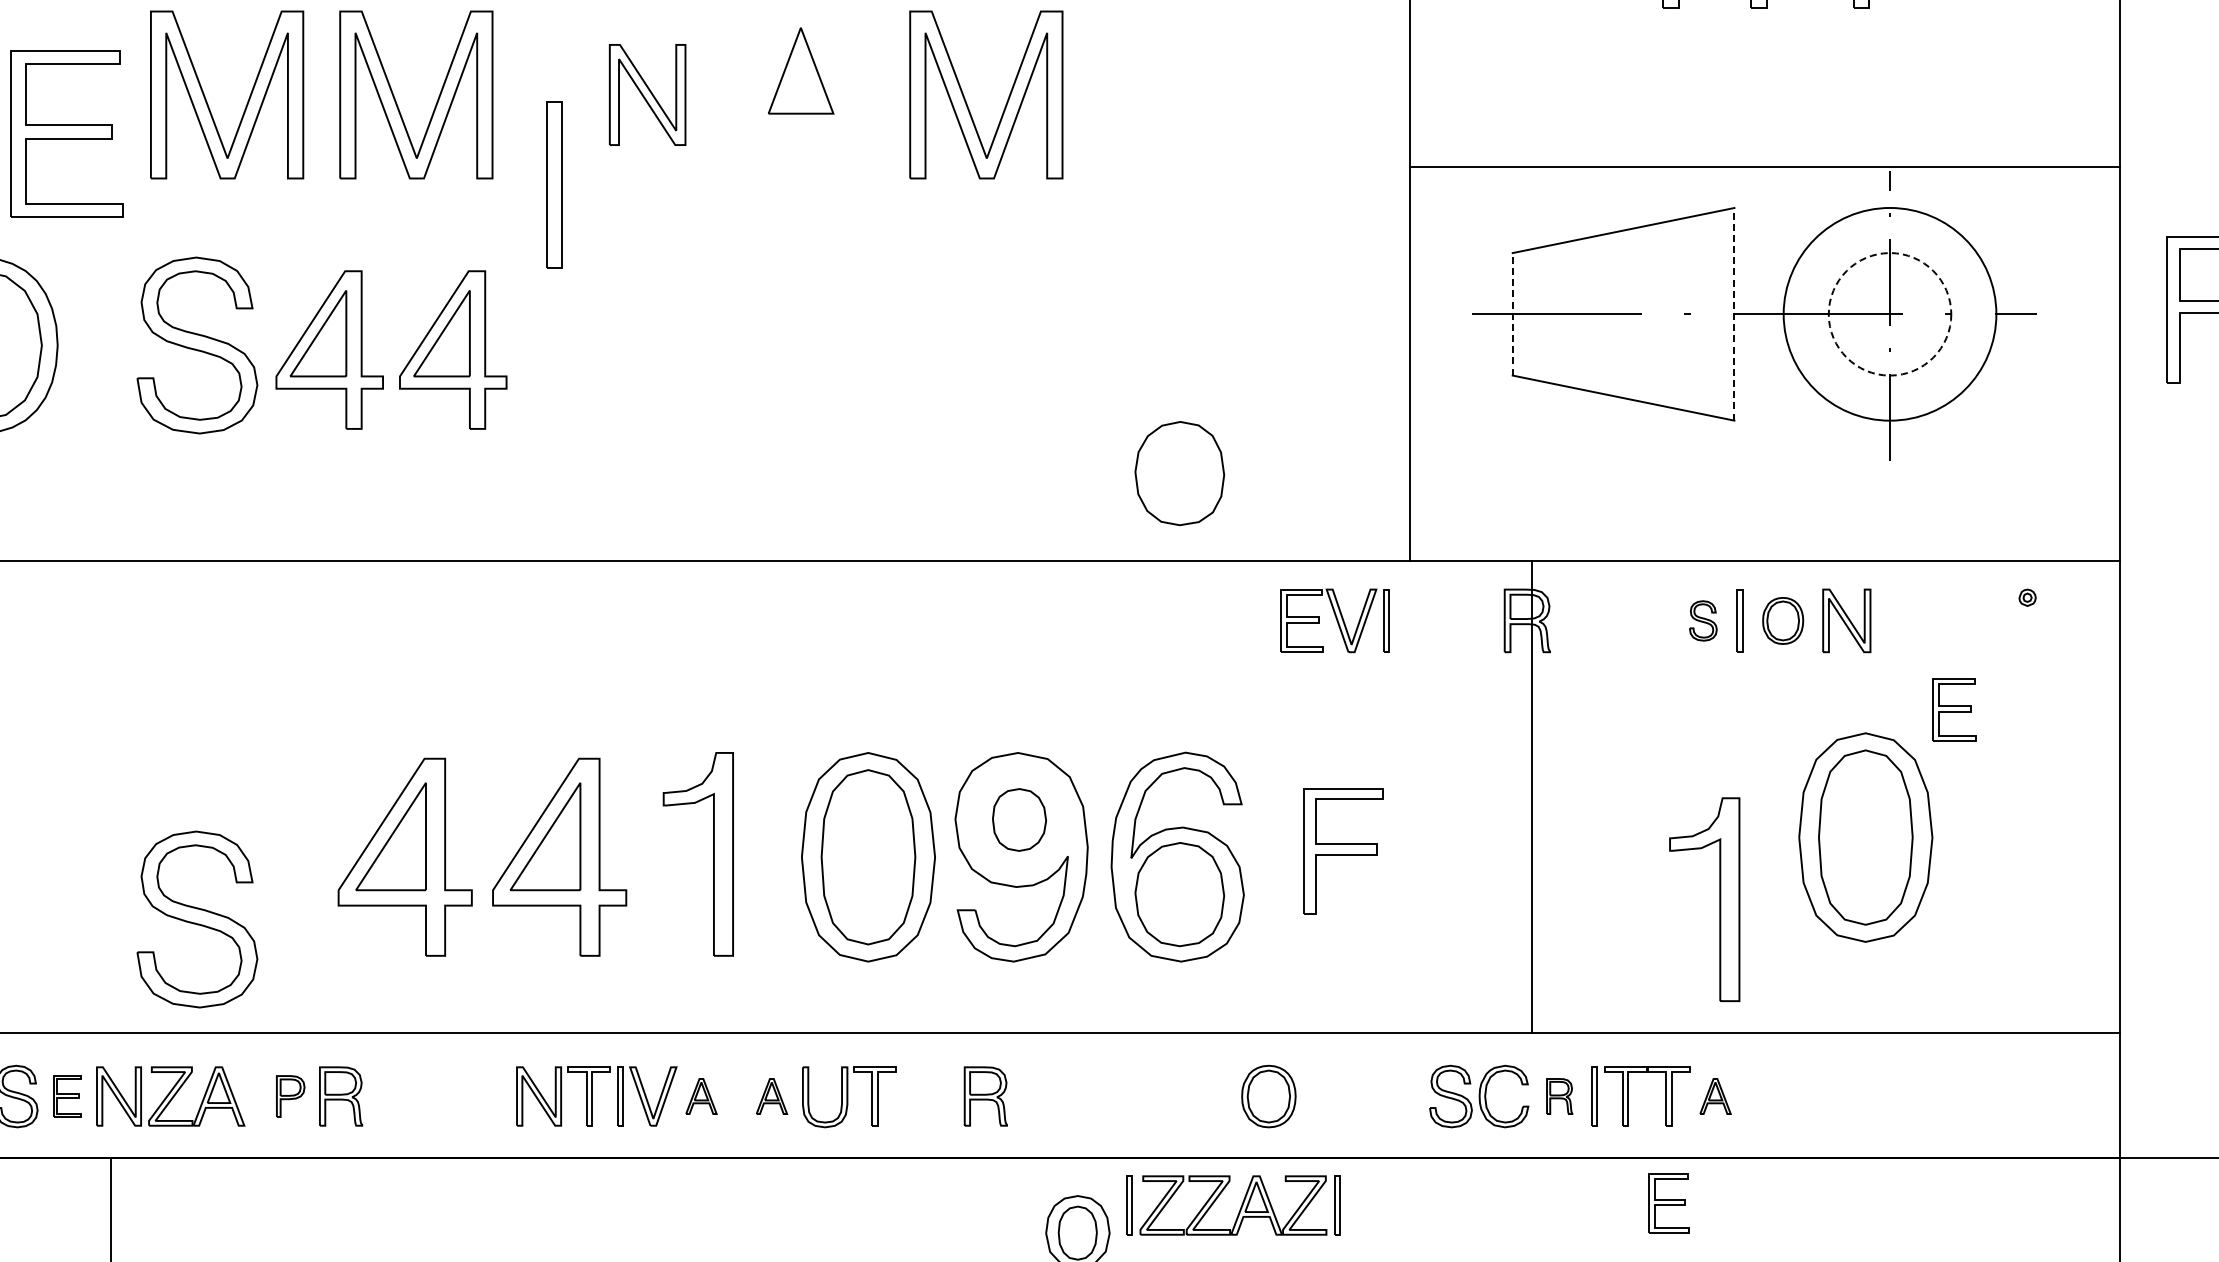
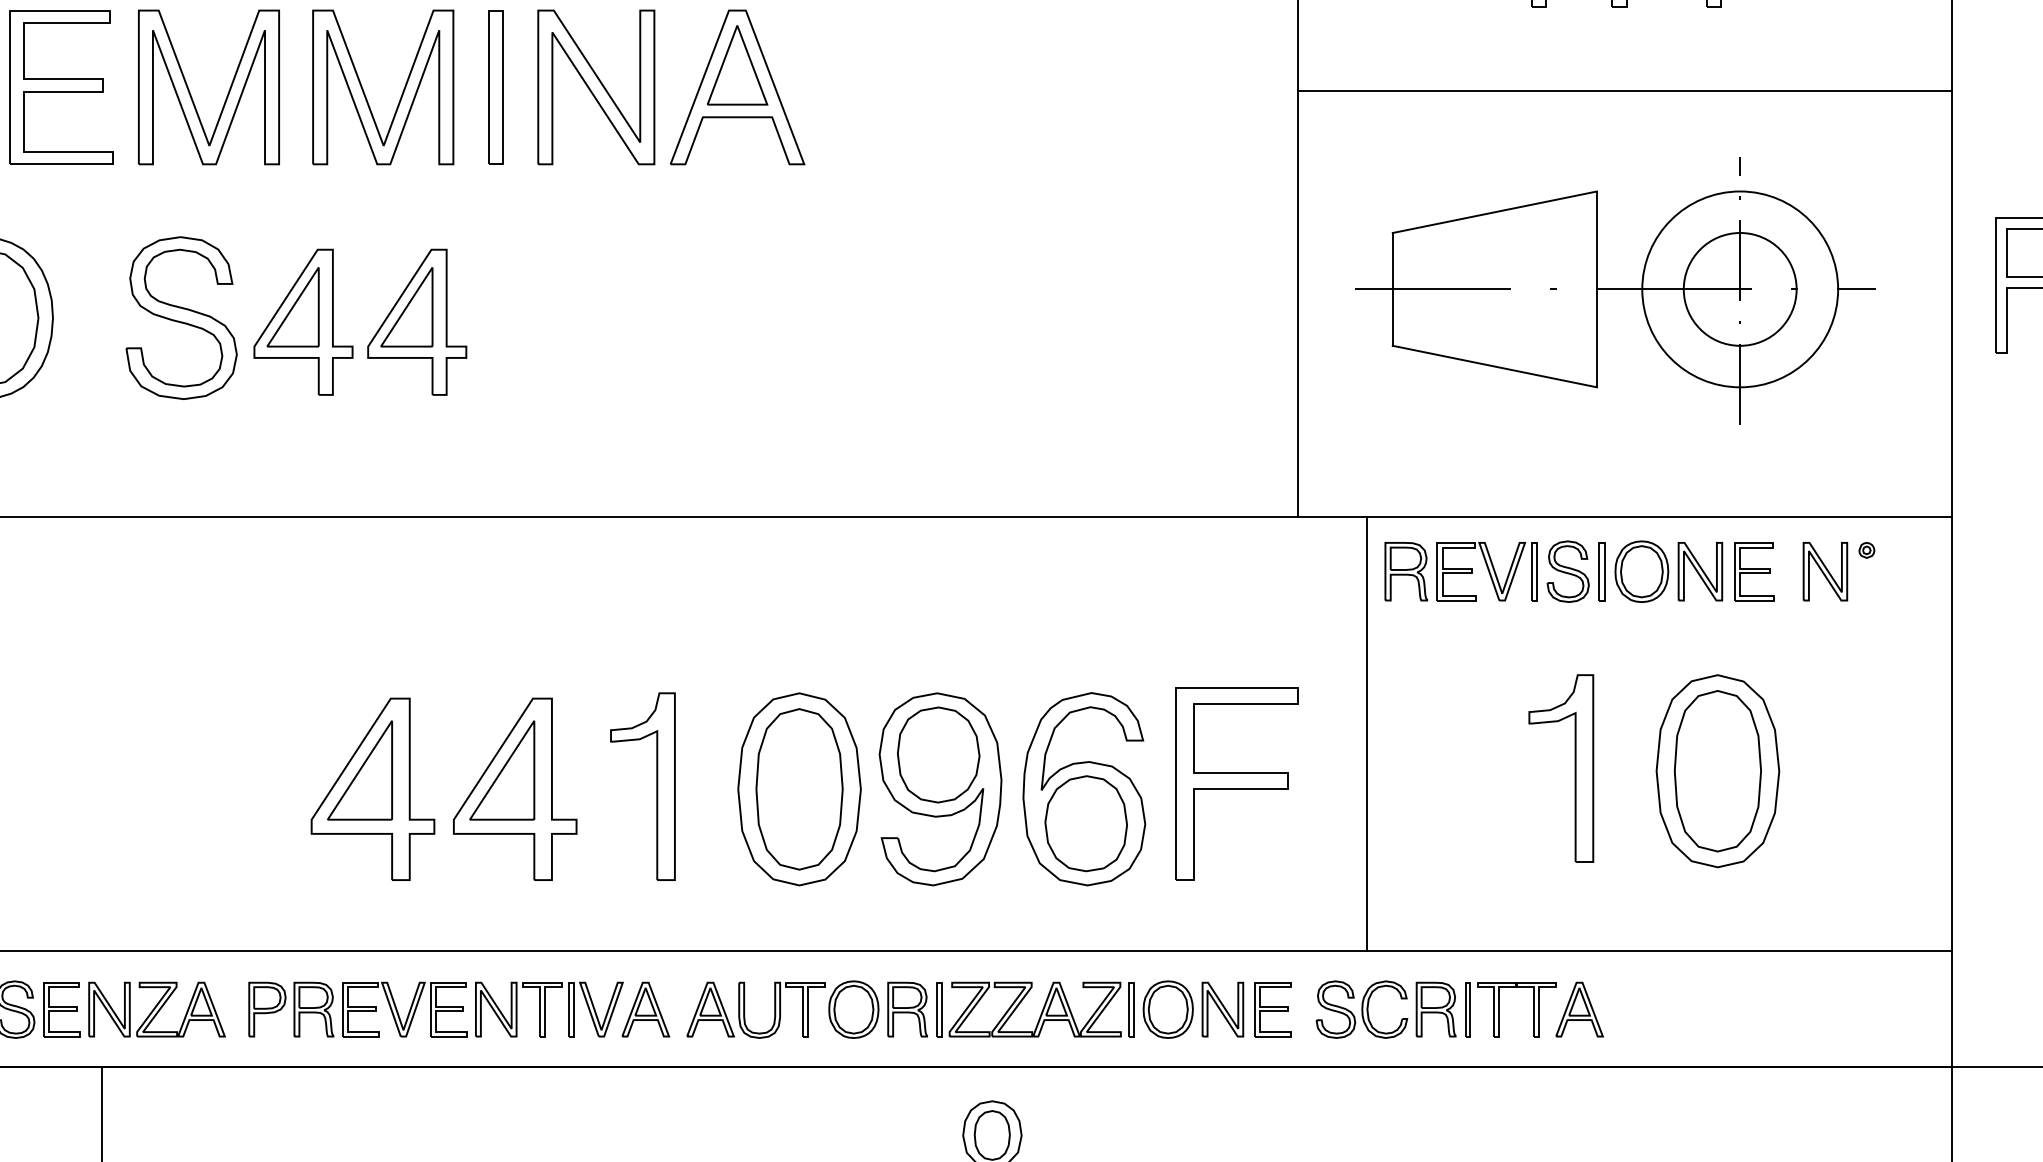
part: (647, 94) -> (596, 86), size x1.67
part: (800, 94) -> (736, 86), added
part: (966, 100) -> (889, 92), removed
part: (66, 133) -> (61, 86), moved
line: (1764, 166) -> (1624, 90), moved
part: (554, 184) -> (495, 86), moved
line: (1512, 313) -> (1392, 288), dashed -> solid
line: (1734, 313) -> (1597, 288), dashed -> solid
circle: (1889, 314) -> (1739, 289), dashed -> solid
part: (1179, 473) -> (1085, 435), removed
part: (1334, 620) -> (1486, 571), moved
part: (1703, 620) -> (1568, 571), size x1.67
part: (1782, 620) -> (1641, 571), size x1.43
part: (1982, 620) -> (1825, 571), added
part: (1954, 709) -> (1754, 571), moved
line: (1532, 797) -> (1367, 734), moved
part: (1019, 819) -> (938, 754), size x1.67
part: (1343, 851) -> (1236, 784), size x1.67
part: (1719, 899) -> (1574, 768), moved
part: (197, 919) -> (181, 846), removed
part: (67, 1096) -> (62, 1009), size x1.43
part: (290, 1096) -> (267, 1009), size x1.43
part: (439, 1096) -> (404, 1009), added
part: (701, 1096) -> (645, 1009), size x1.67
part: (771, 1096) -> (710, 1009), size x1.67
part: (927, 1096) -> (853, 1009), added
part: (1328, 1096) -> (1223, 1009), added
part: (1559, 1096) -> (1435, 1009), size x1.67
part: (1715, 1096) -> (1579, 1009), size x1.67
part: (1668, 1203) -> (1272, 1009), moved
part: (1240, 1206) -> (1041, 1010), moved

